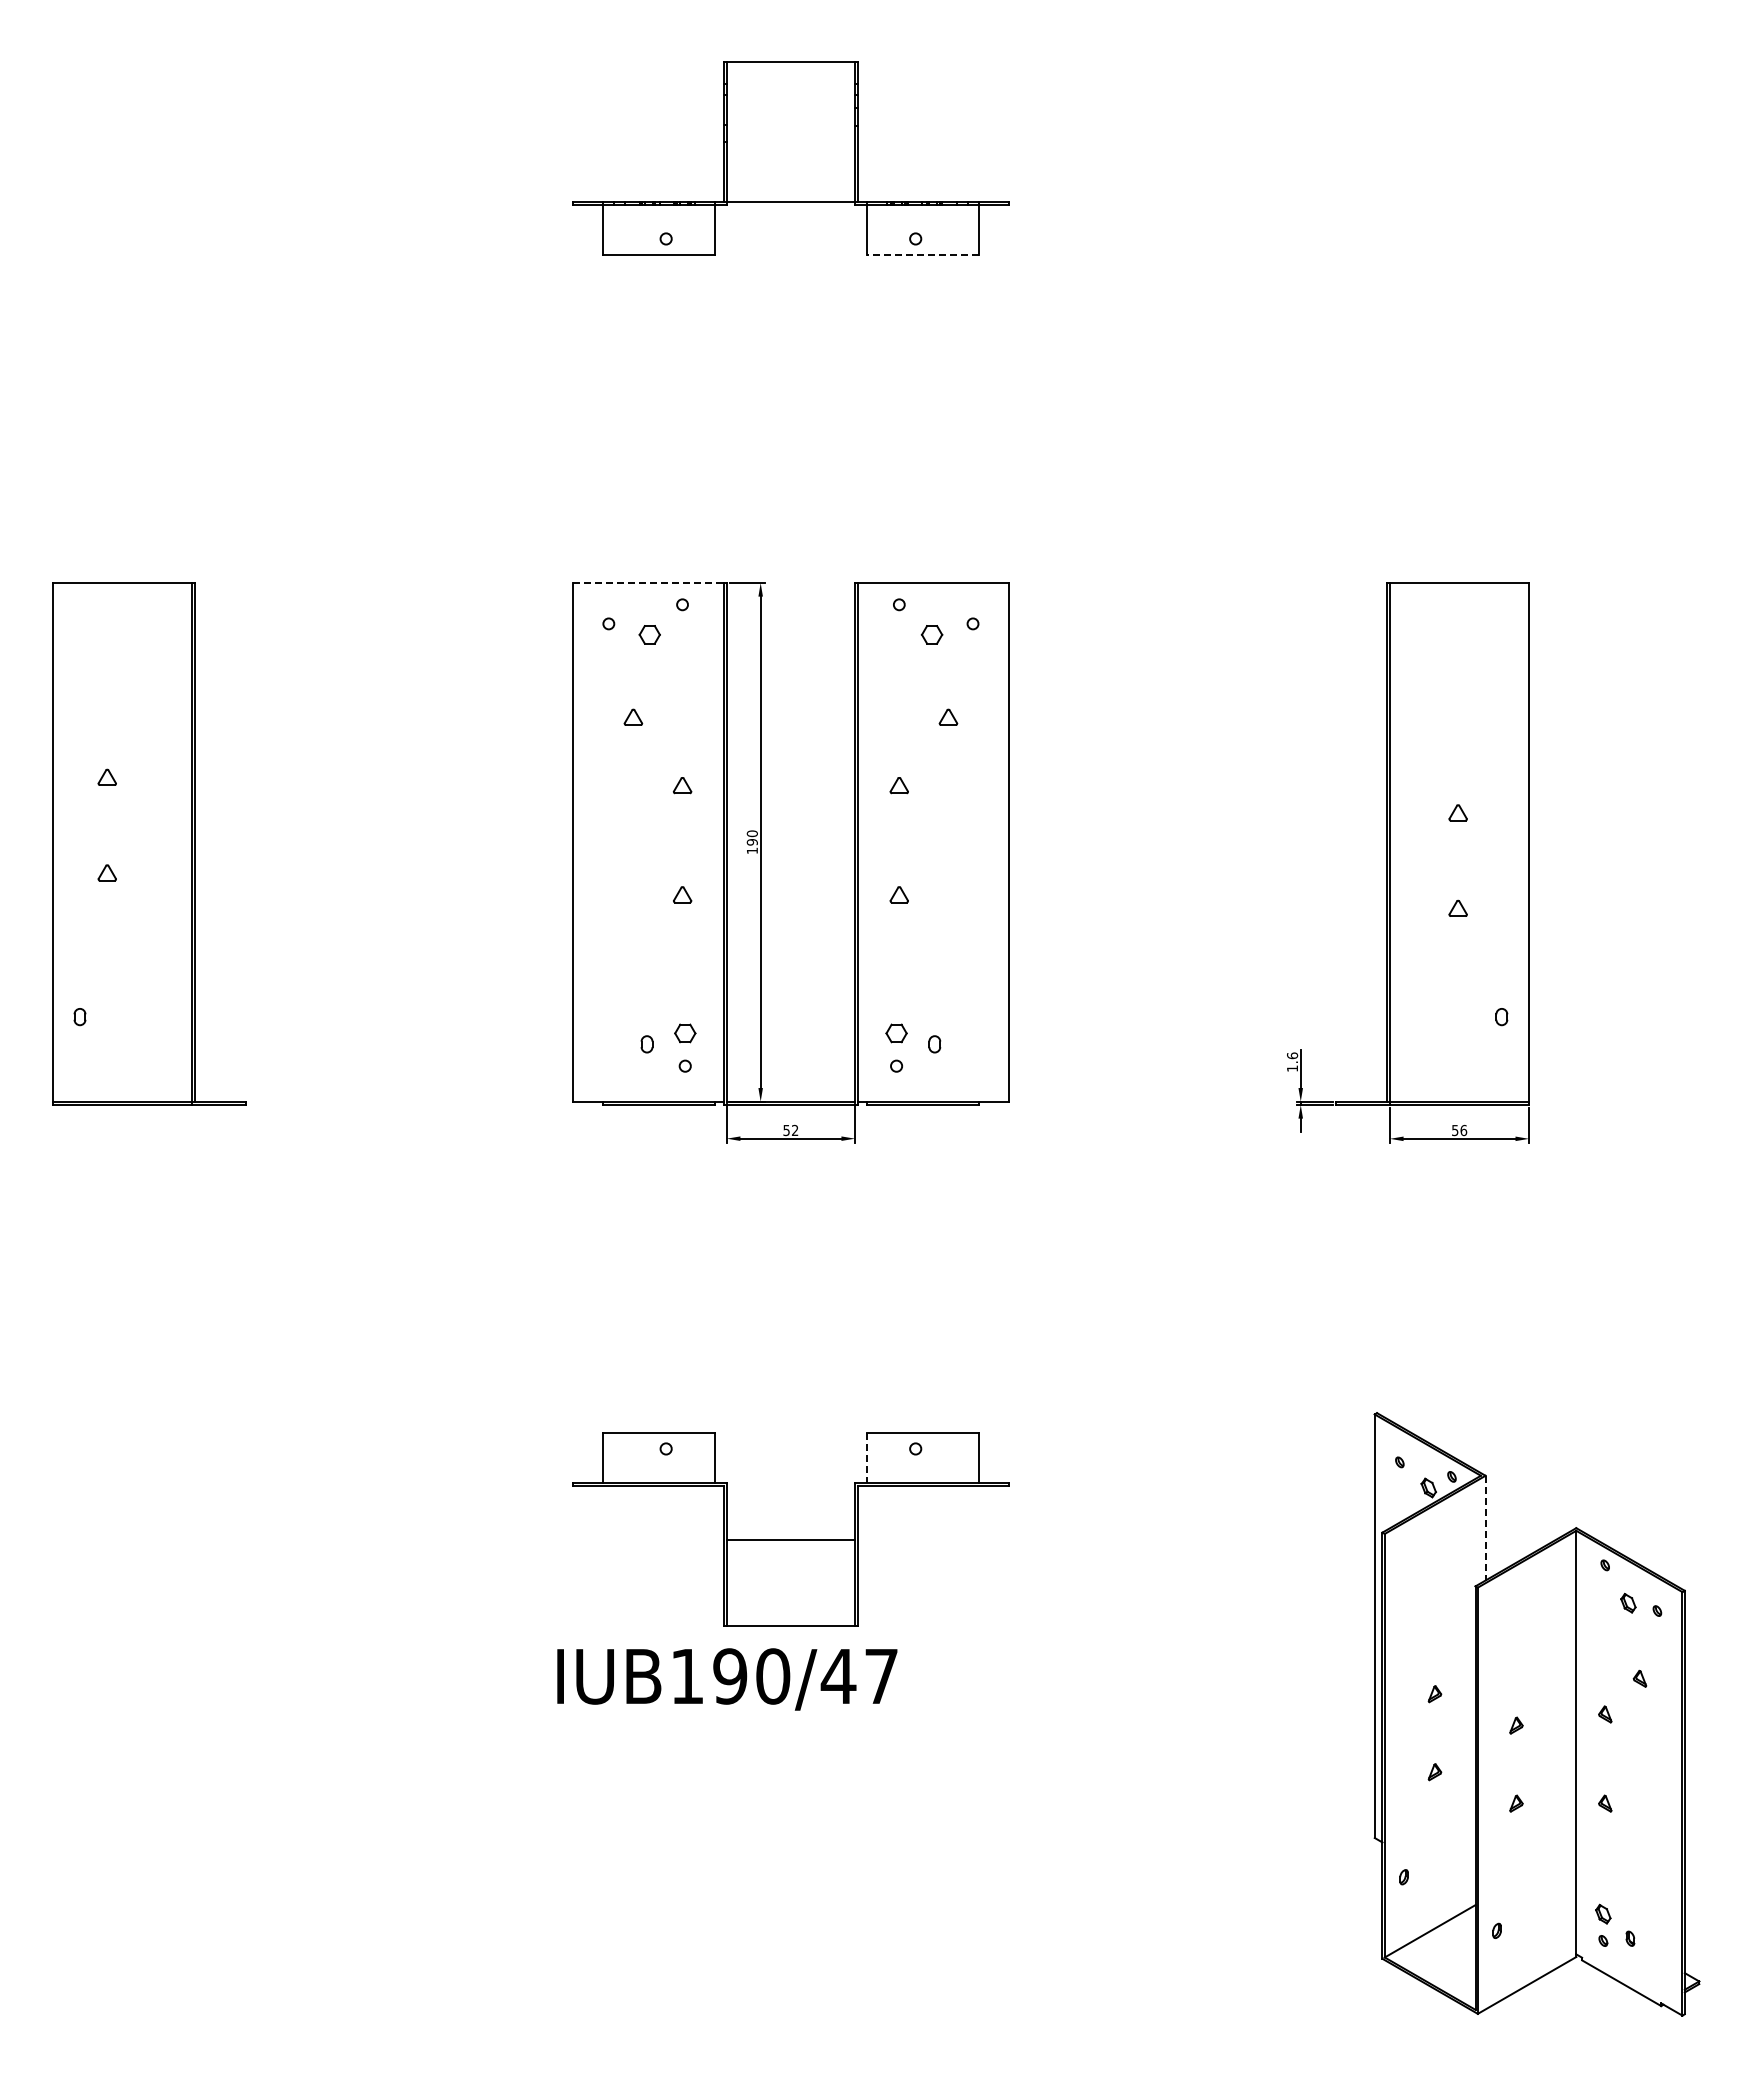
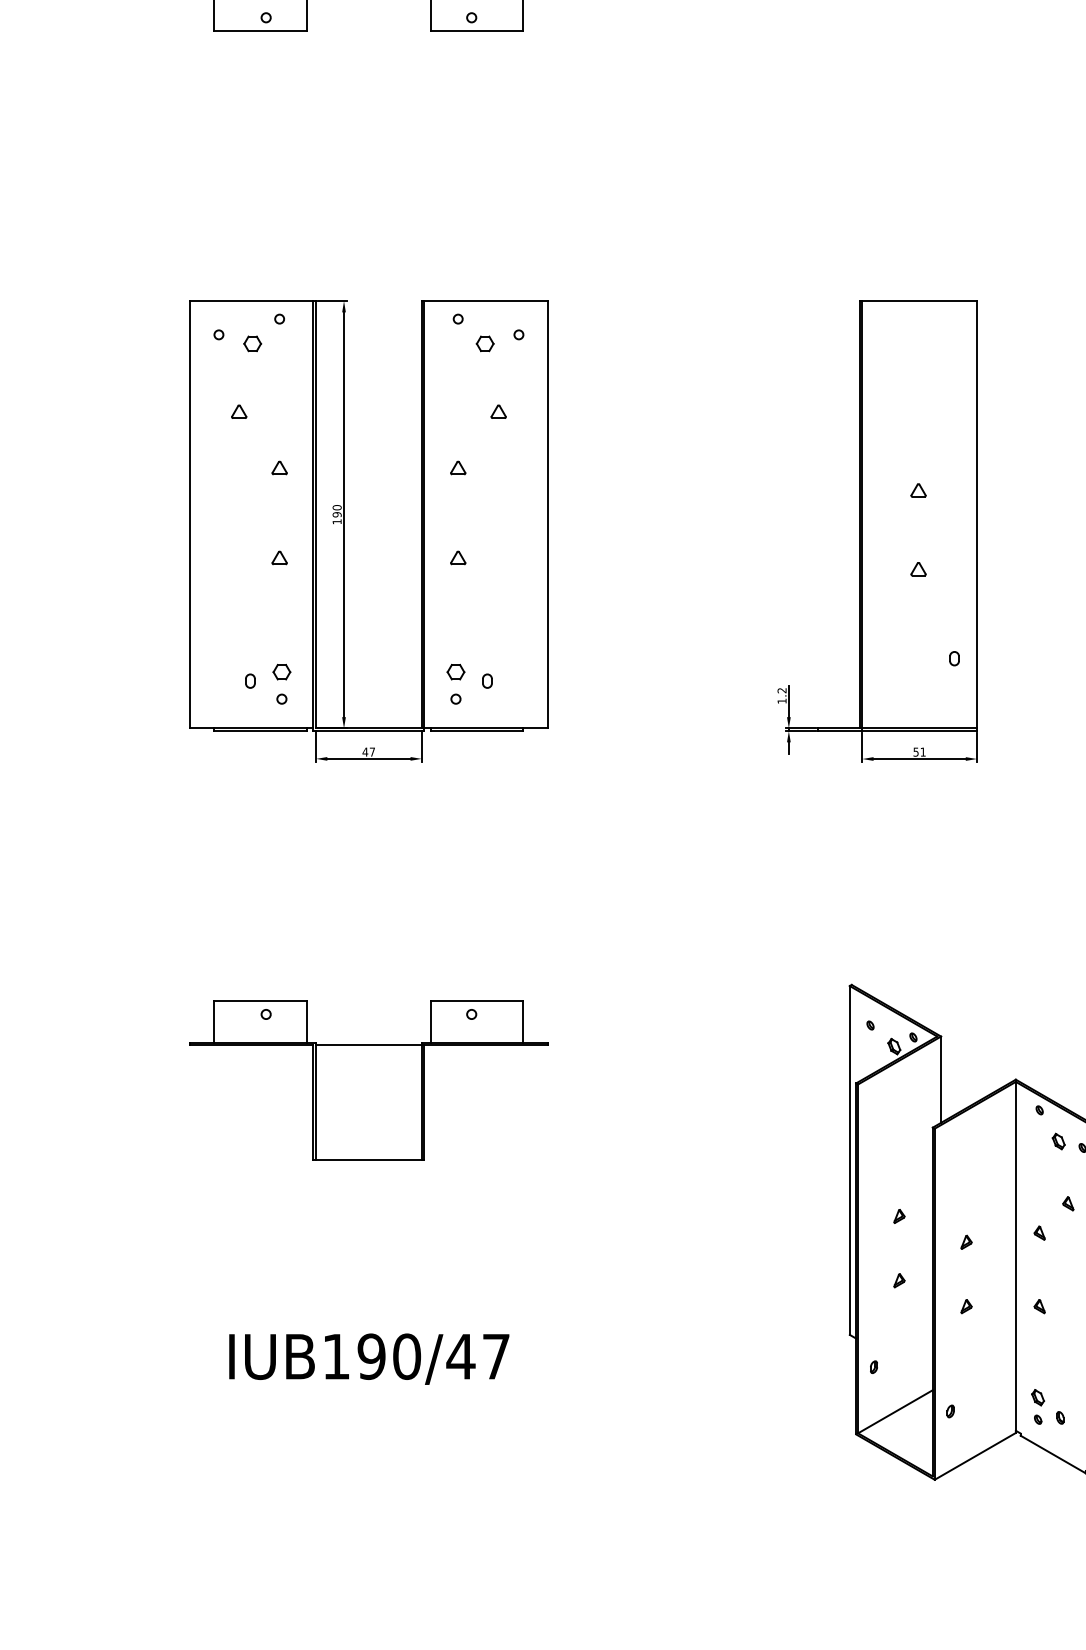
line: (922, 255) -> (477, 31), dashed -> solid
line: (648, 582) -> (251, 300), dashed -> solid
text: (1292, 1055) -> (782, 690), 1.6 -> 1.2
text: (790, 1130) -> (368, 752), 52 -> 47
text: (1463, 1130) -> (922, 752), 56 -> 51
line: (866, 1458) -> (431, 1022), dashed -> solid
line: (1485, 1528) -> (941, 1079), dashed -> solid
line: (790, 1540) -> (368, 1045), moved
text: (727, 1679) -> (369, 1359), moved

